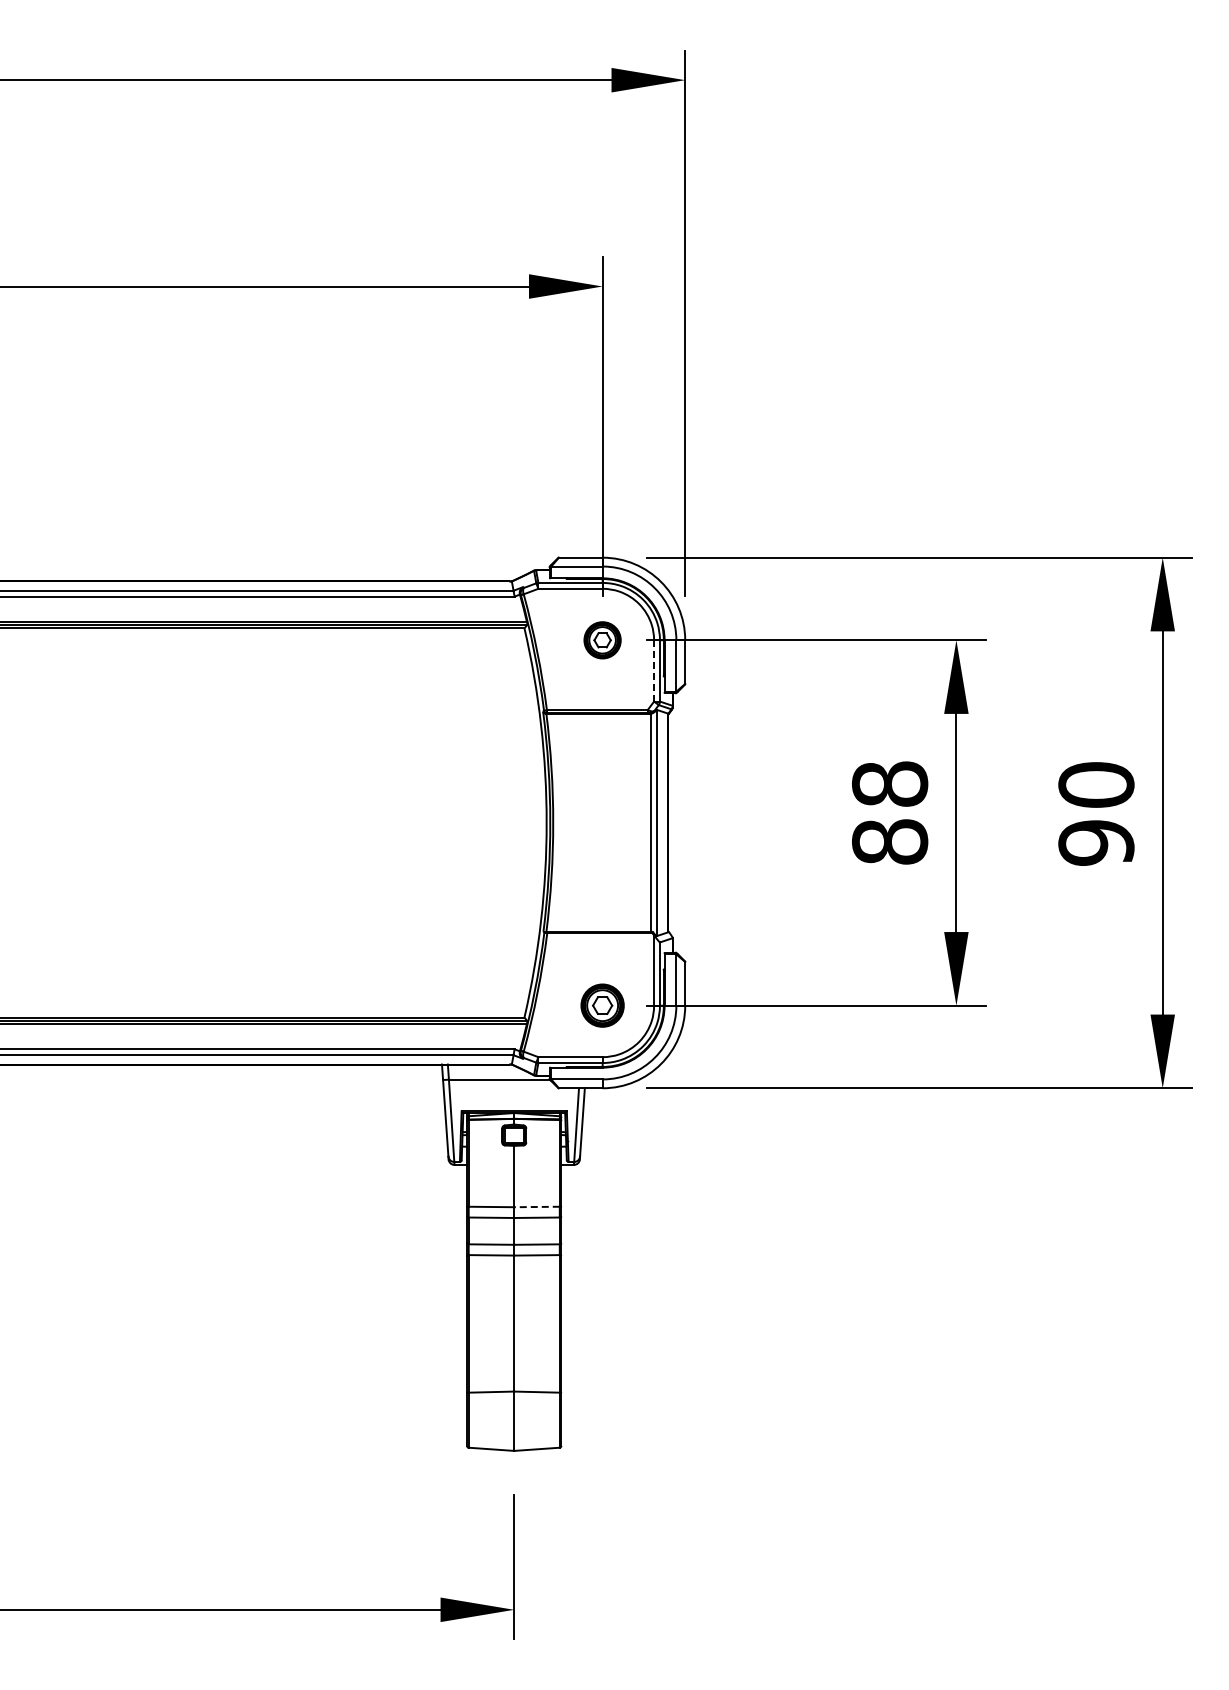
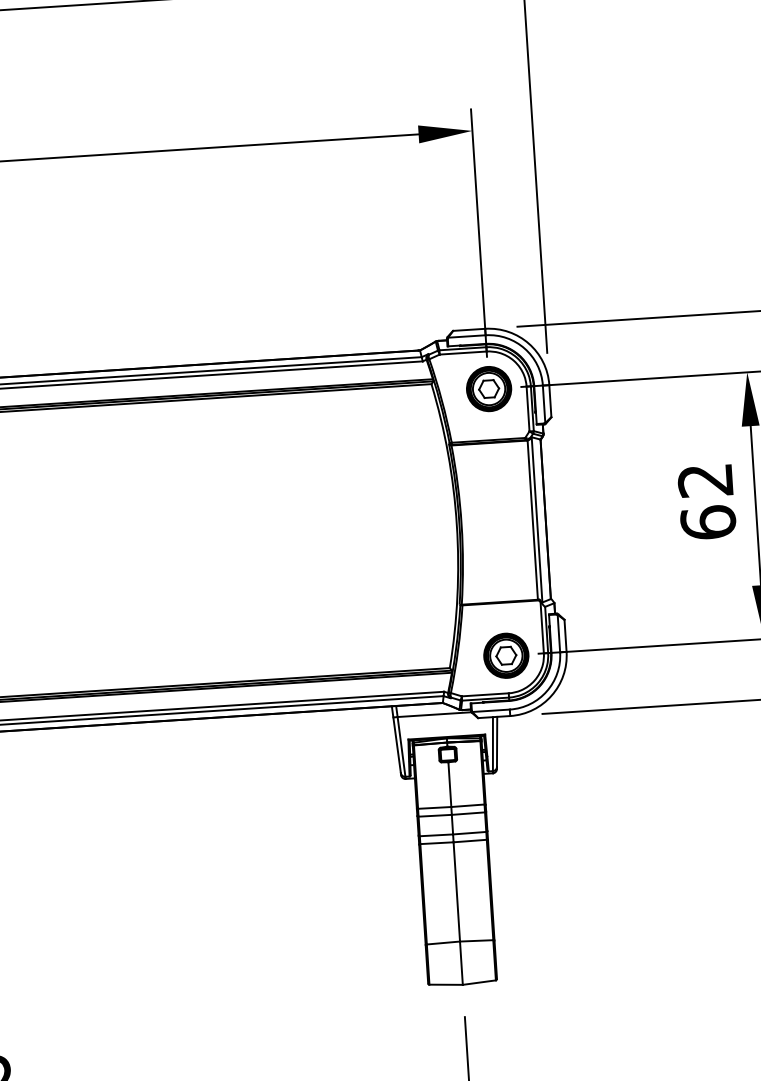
part: (602, 640) -> (488, 389), size x1.67
line: (654, 670) -> (528, 408), dashed -> solid
text: (890, 812) -> (707, 501), 88 -> 62
part: (602, 1005) -> (506, 655), size x1.43
line: (537, 1206) -> (468, 805), dashed -> solid

